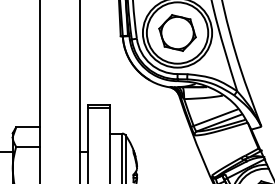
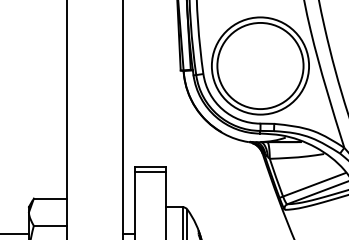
part: (177, 32) -> (260, 65), removed

